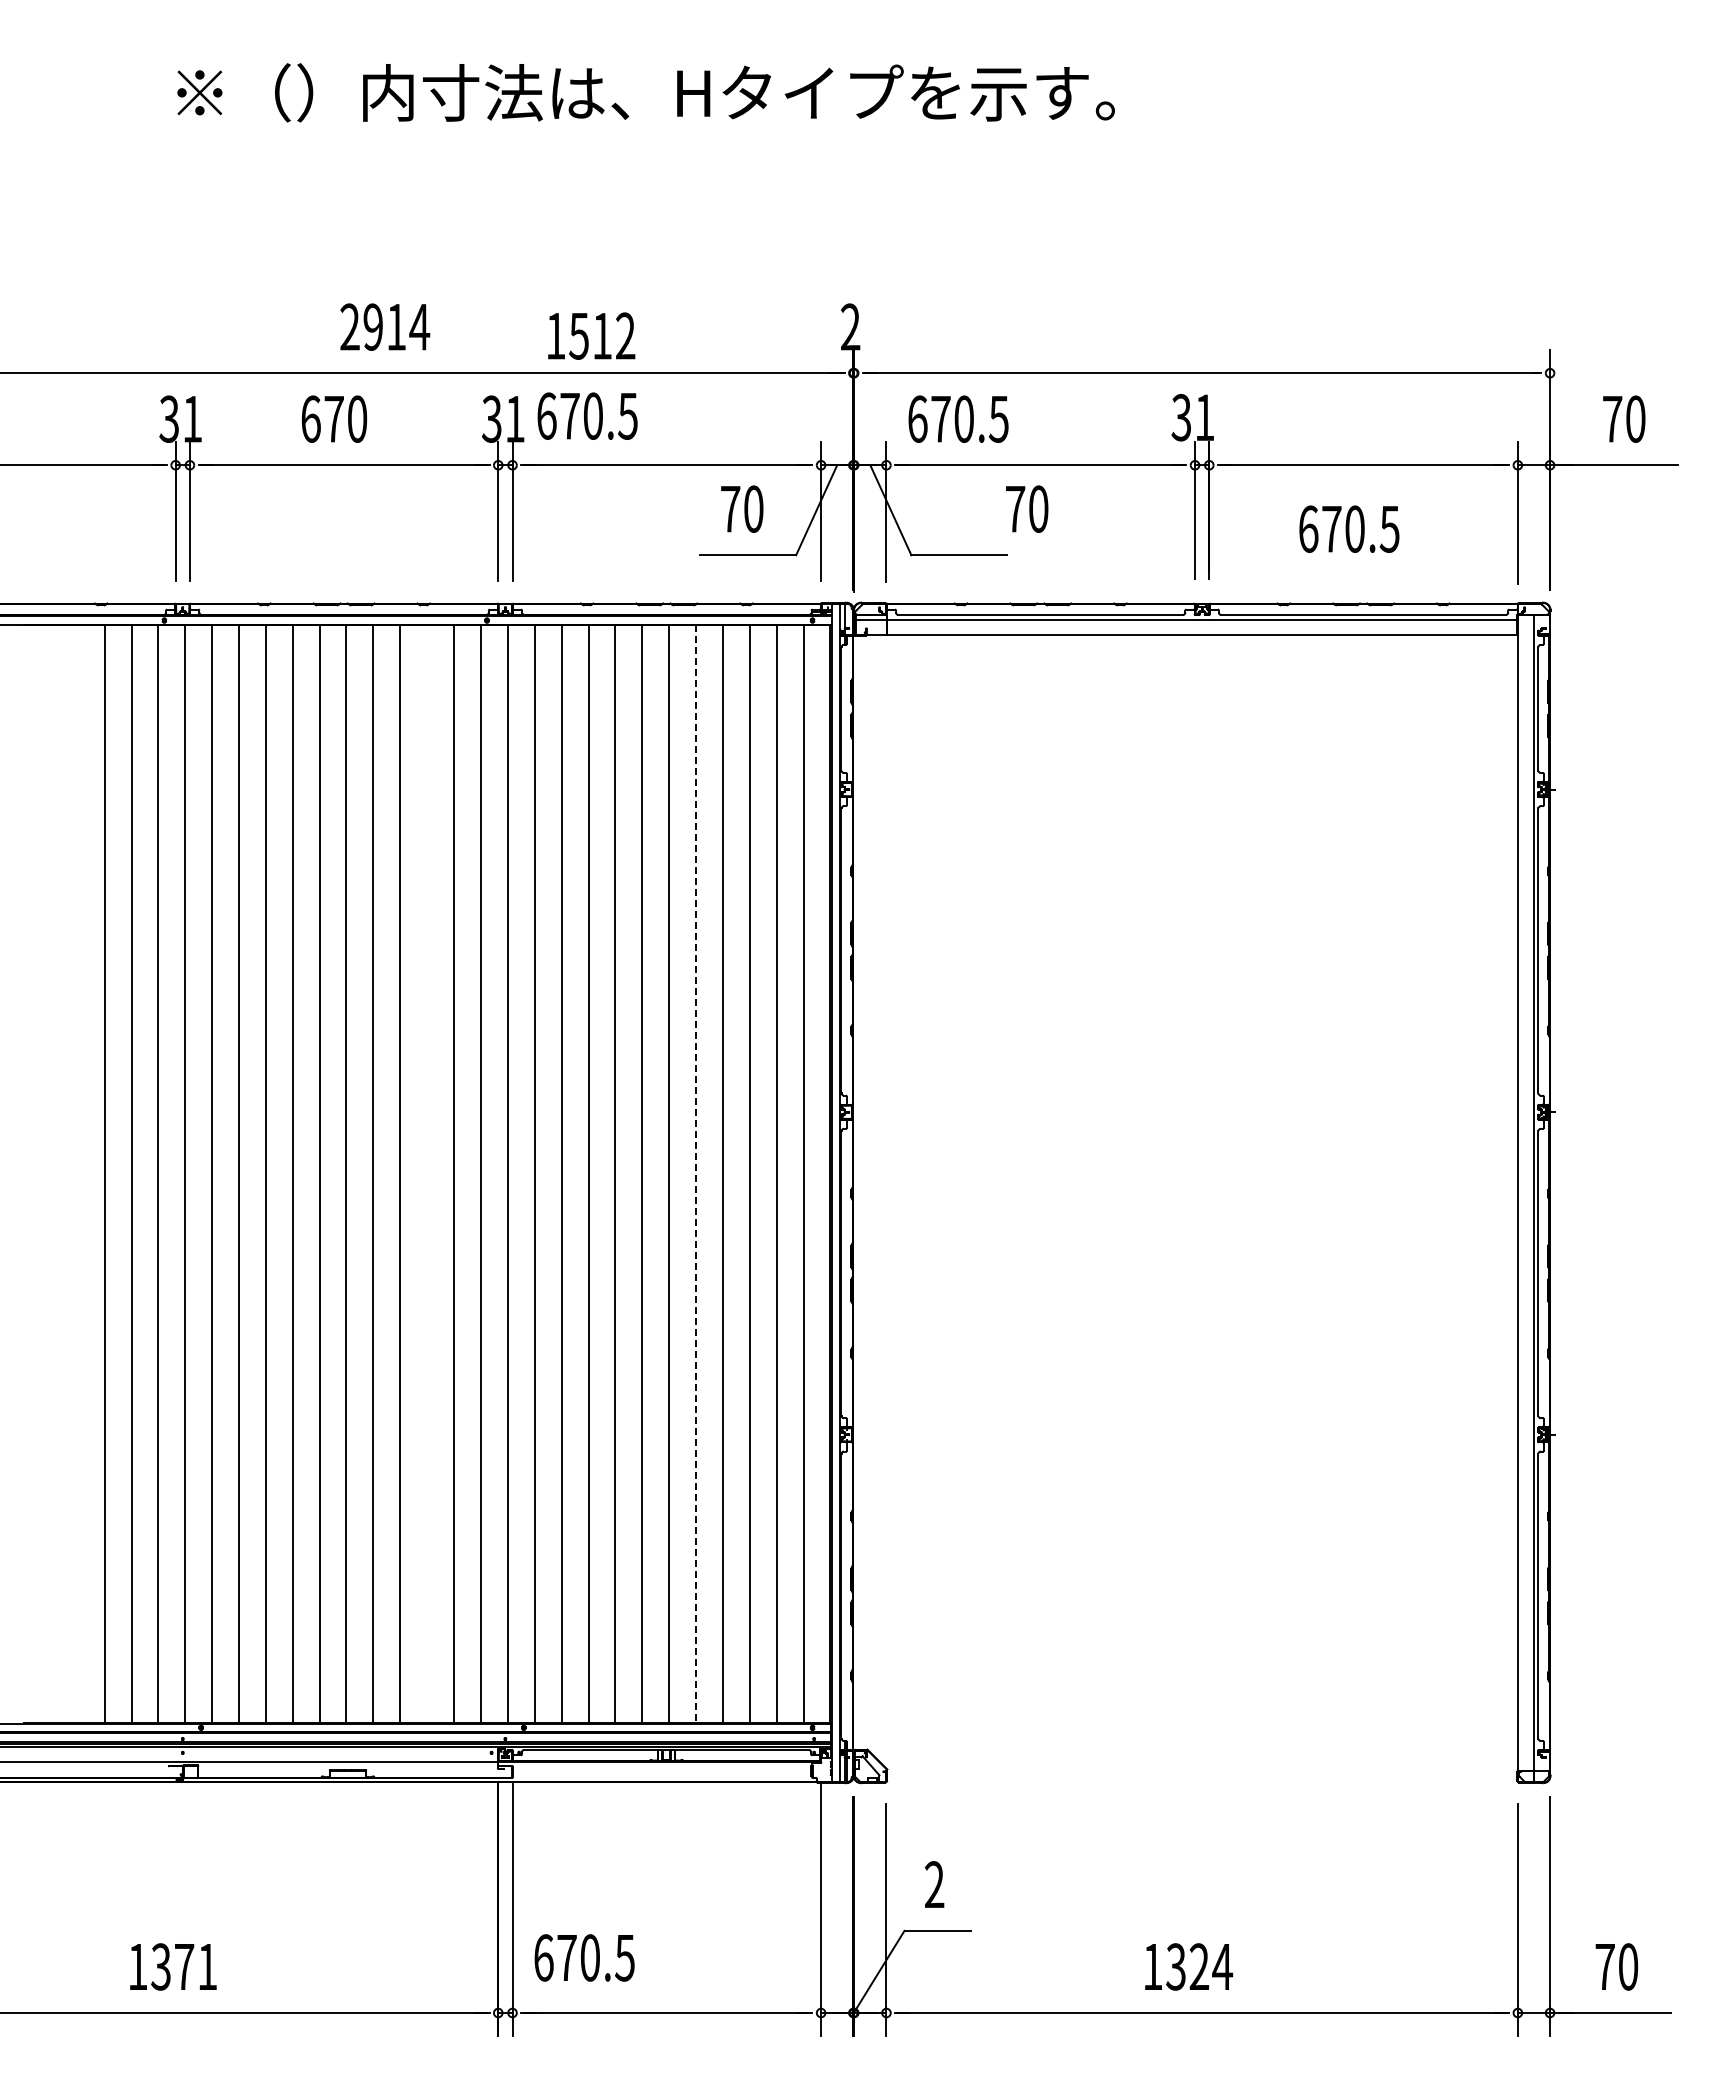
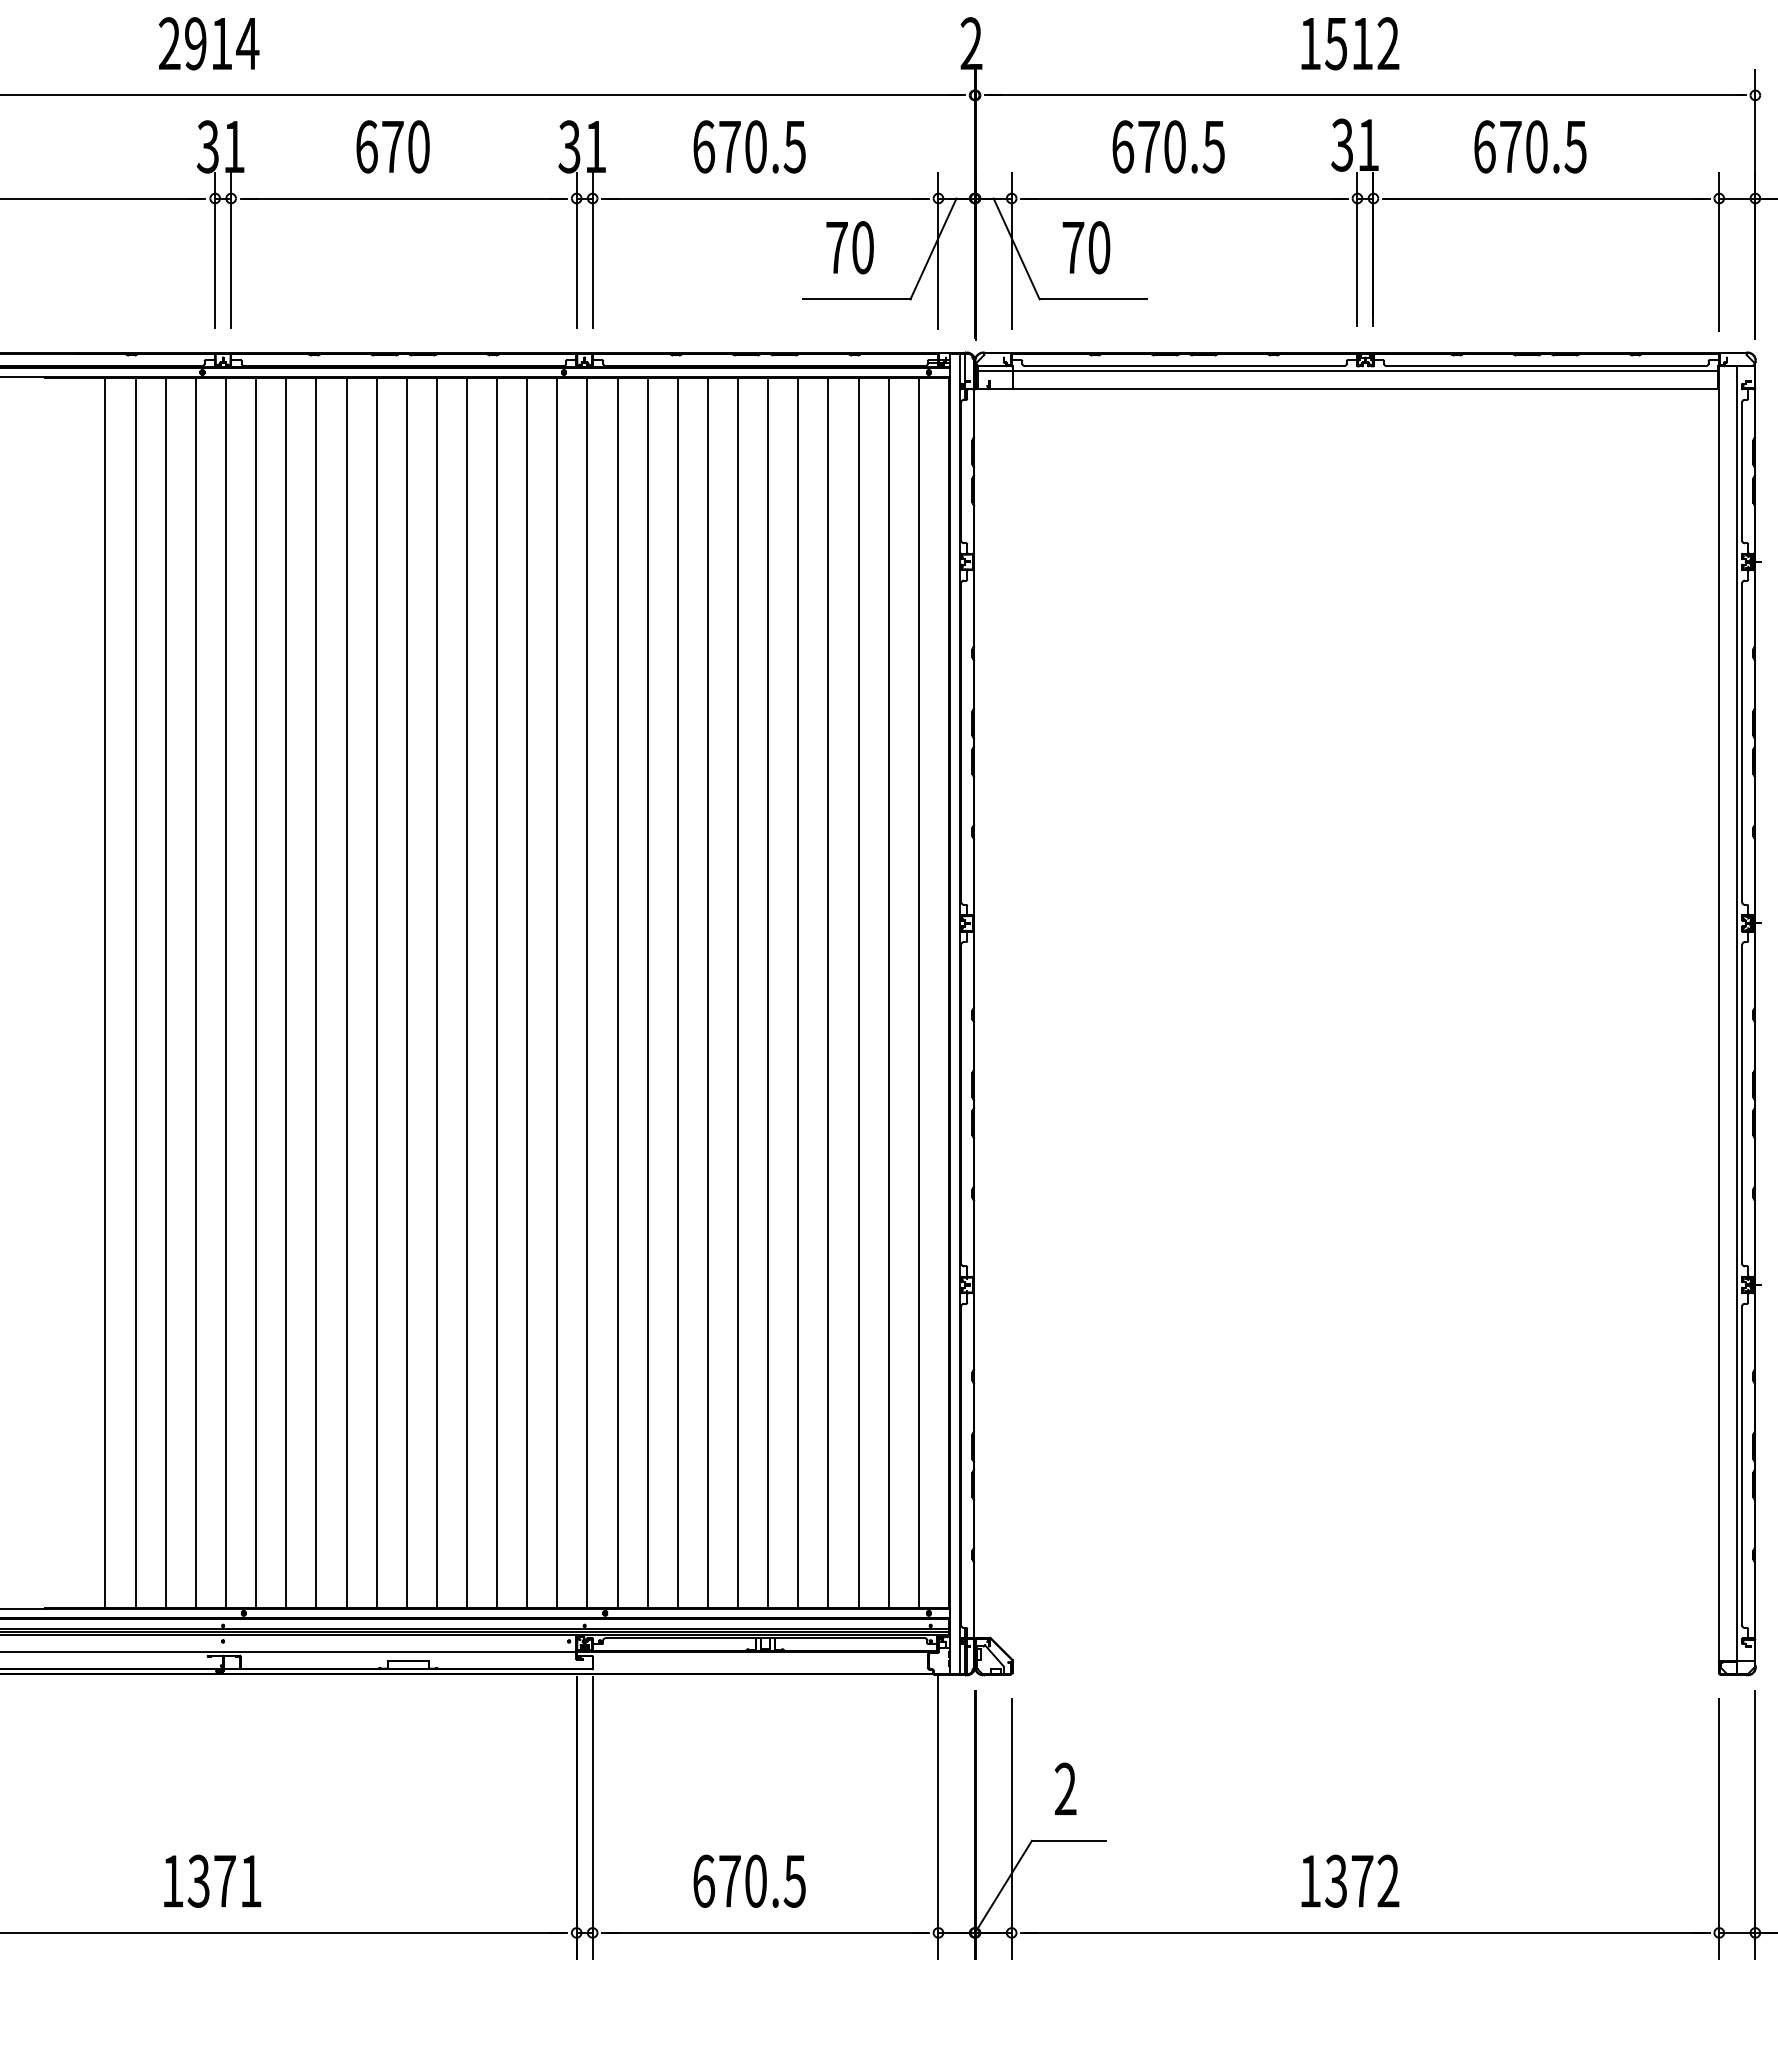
text: (385, 326) -> (209, 43), moved
text: (591, 335) -> (1350, 43), moved
text: (587, 415) -> (749, 146), moved
text: (958, 418) -> (1168, 146), moved
text: (1027, 508) -> (1086, 246), moved
text: (1349, 528) -> (1530, 146), moved
line: (77, 1174) -> (105, 993), added
line: (427, 1174) -> (497, 993), added
line: (696, 1174) -> (798, 993), dashed -> solid
text: (584, 1957) -> (749, 1880), moved
text: (1211, 1966) -> (1375, 1880), 1324 -> 1372

